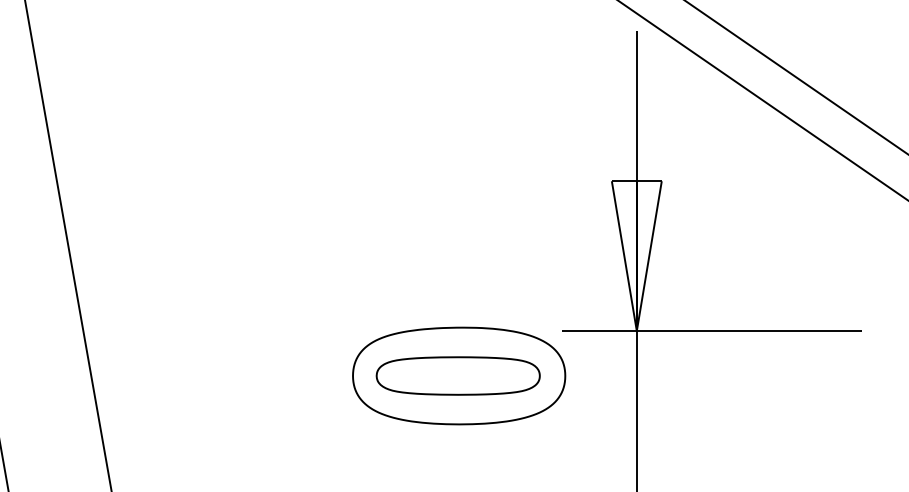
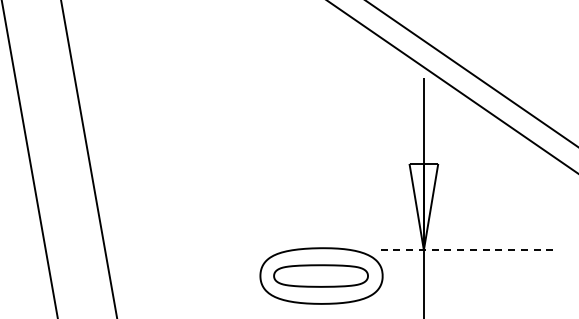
line: (710, 331) -> (466, 250), solid -> dashed

